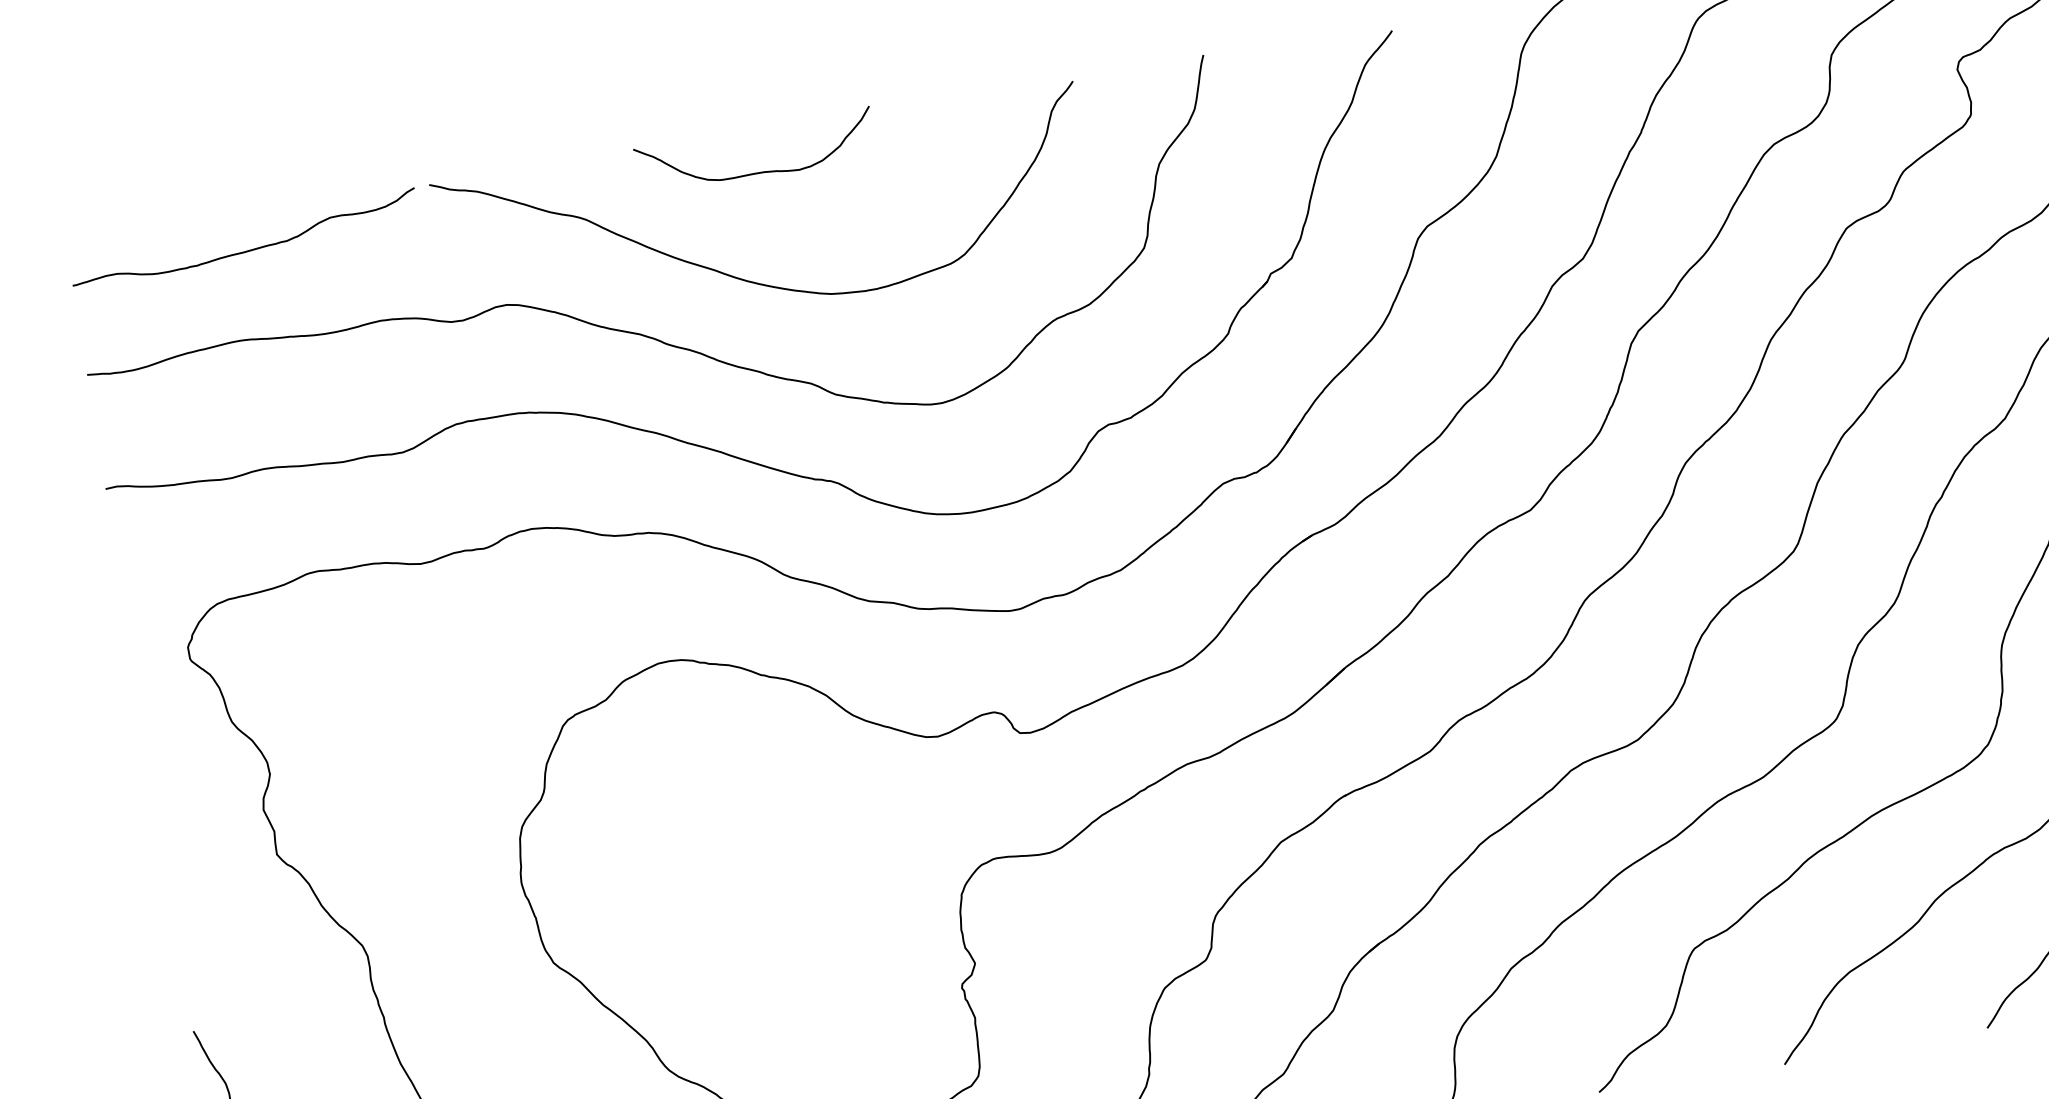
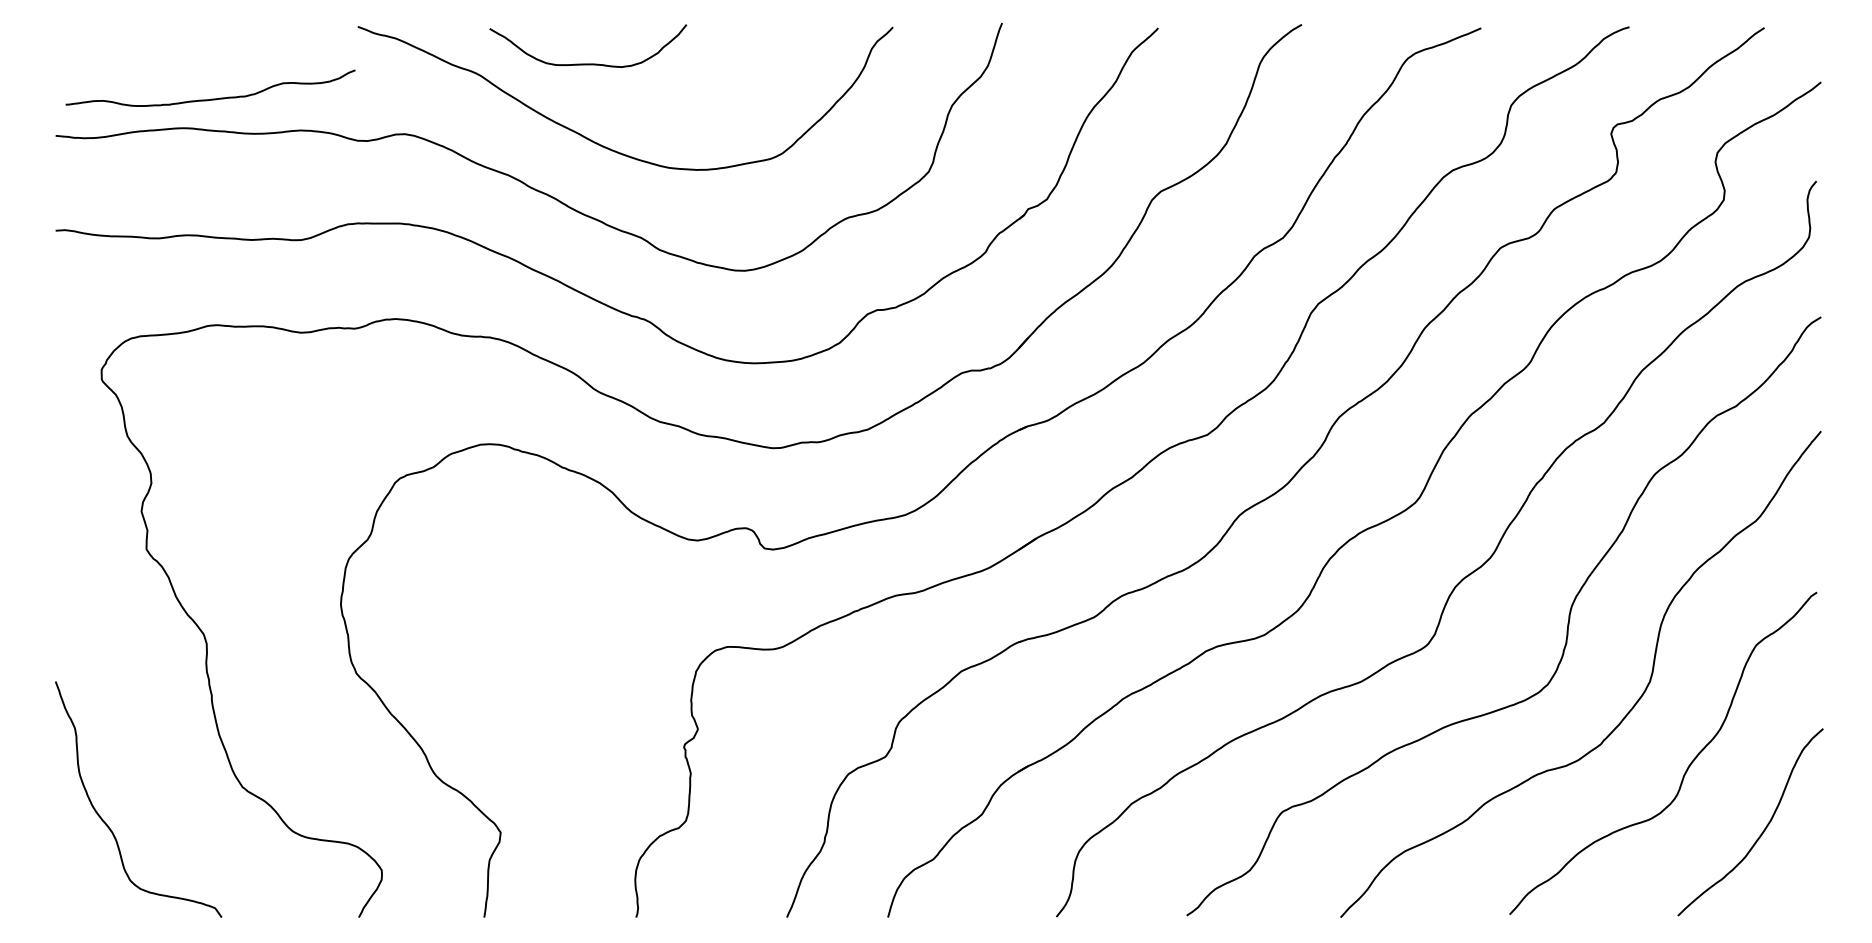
curve: (758, 171) -> (588, 63), moved
curve: (246, 249) -> (211, 98), moved

